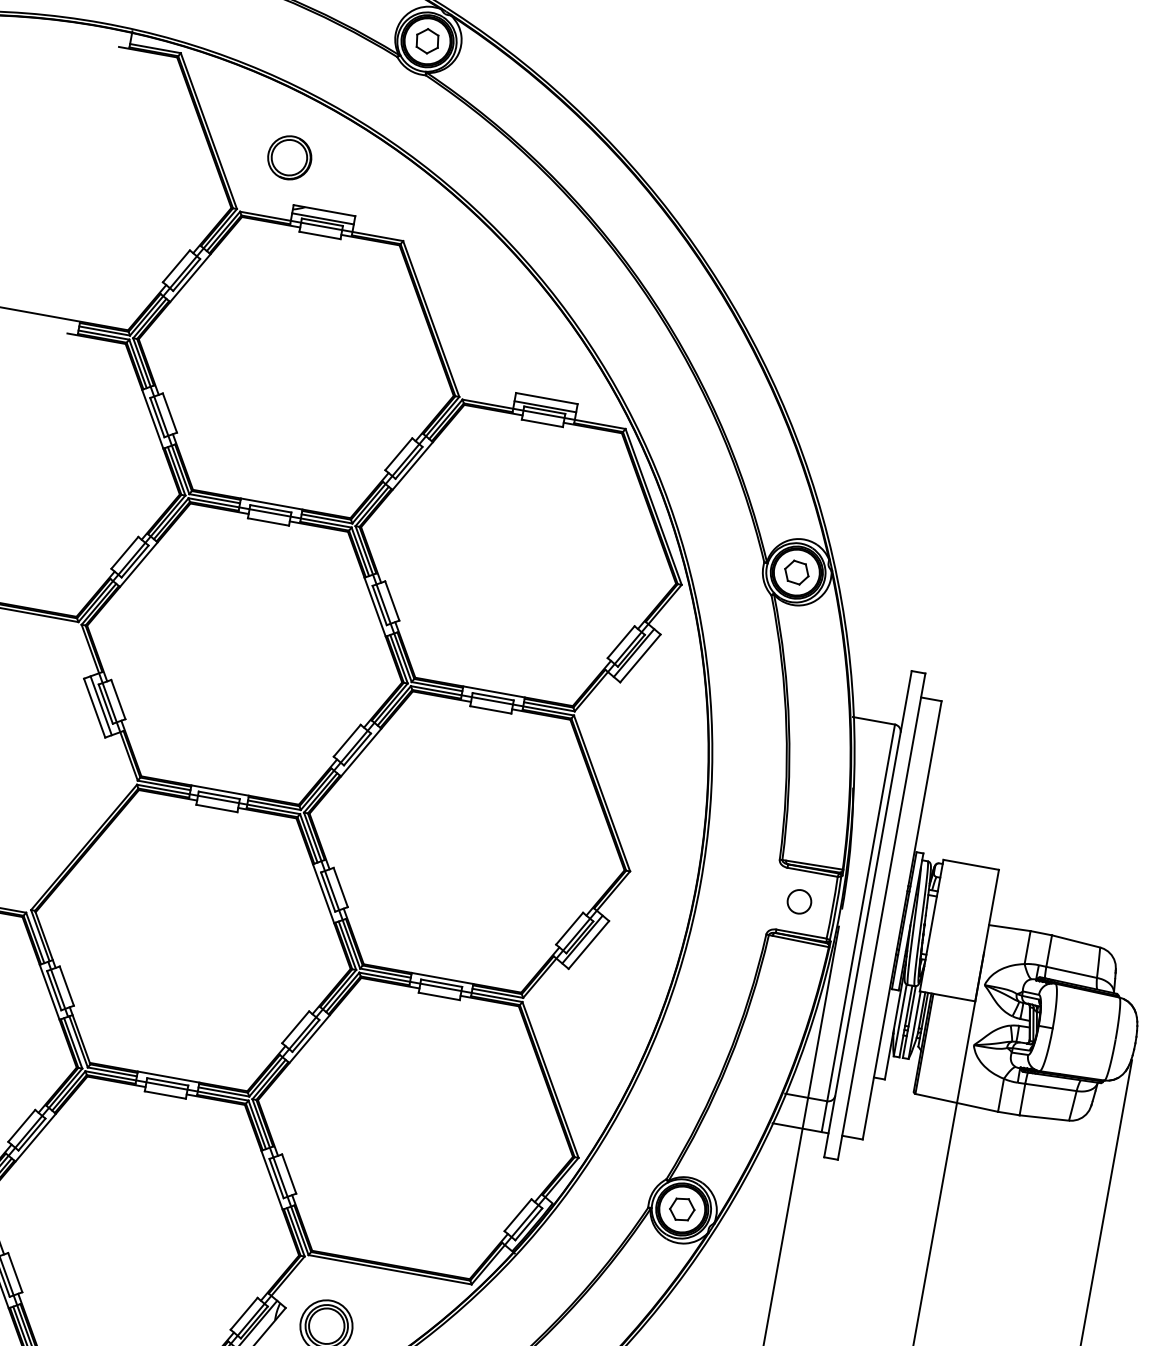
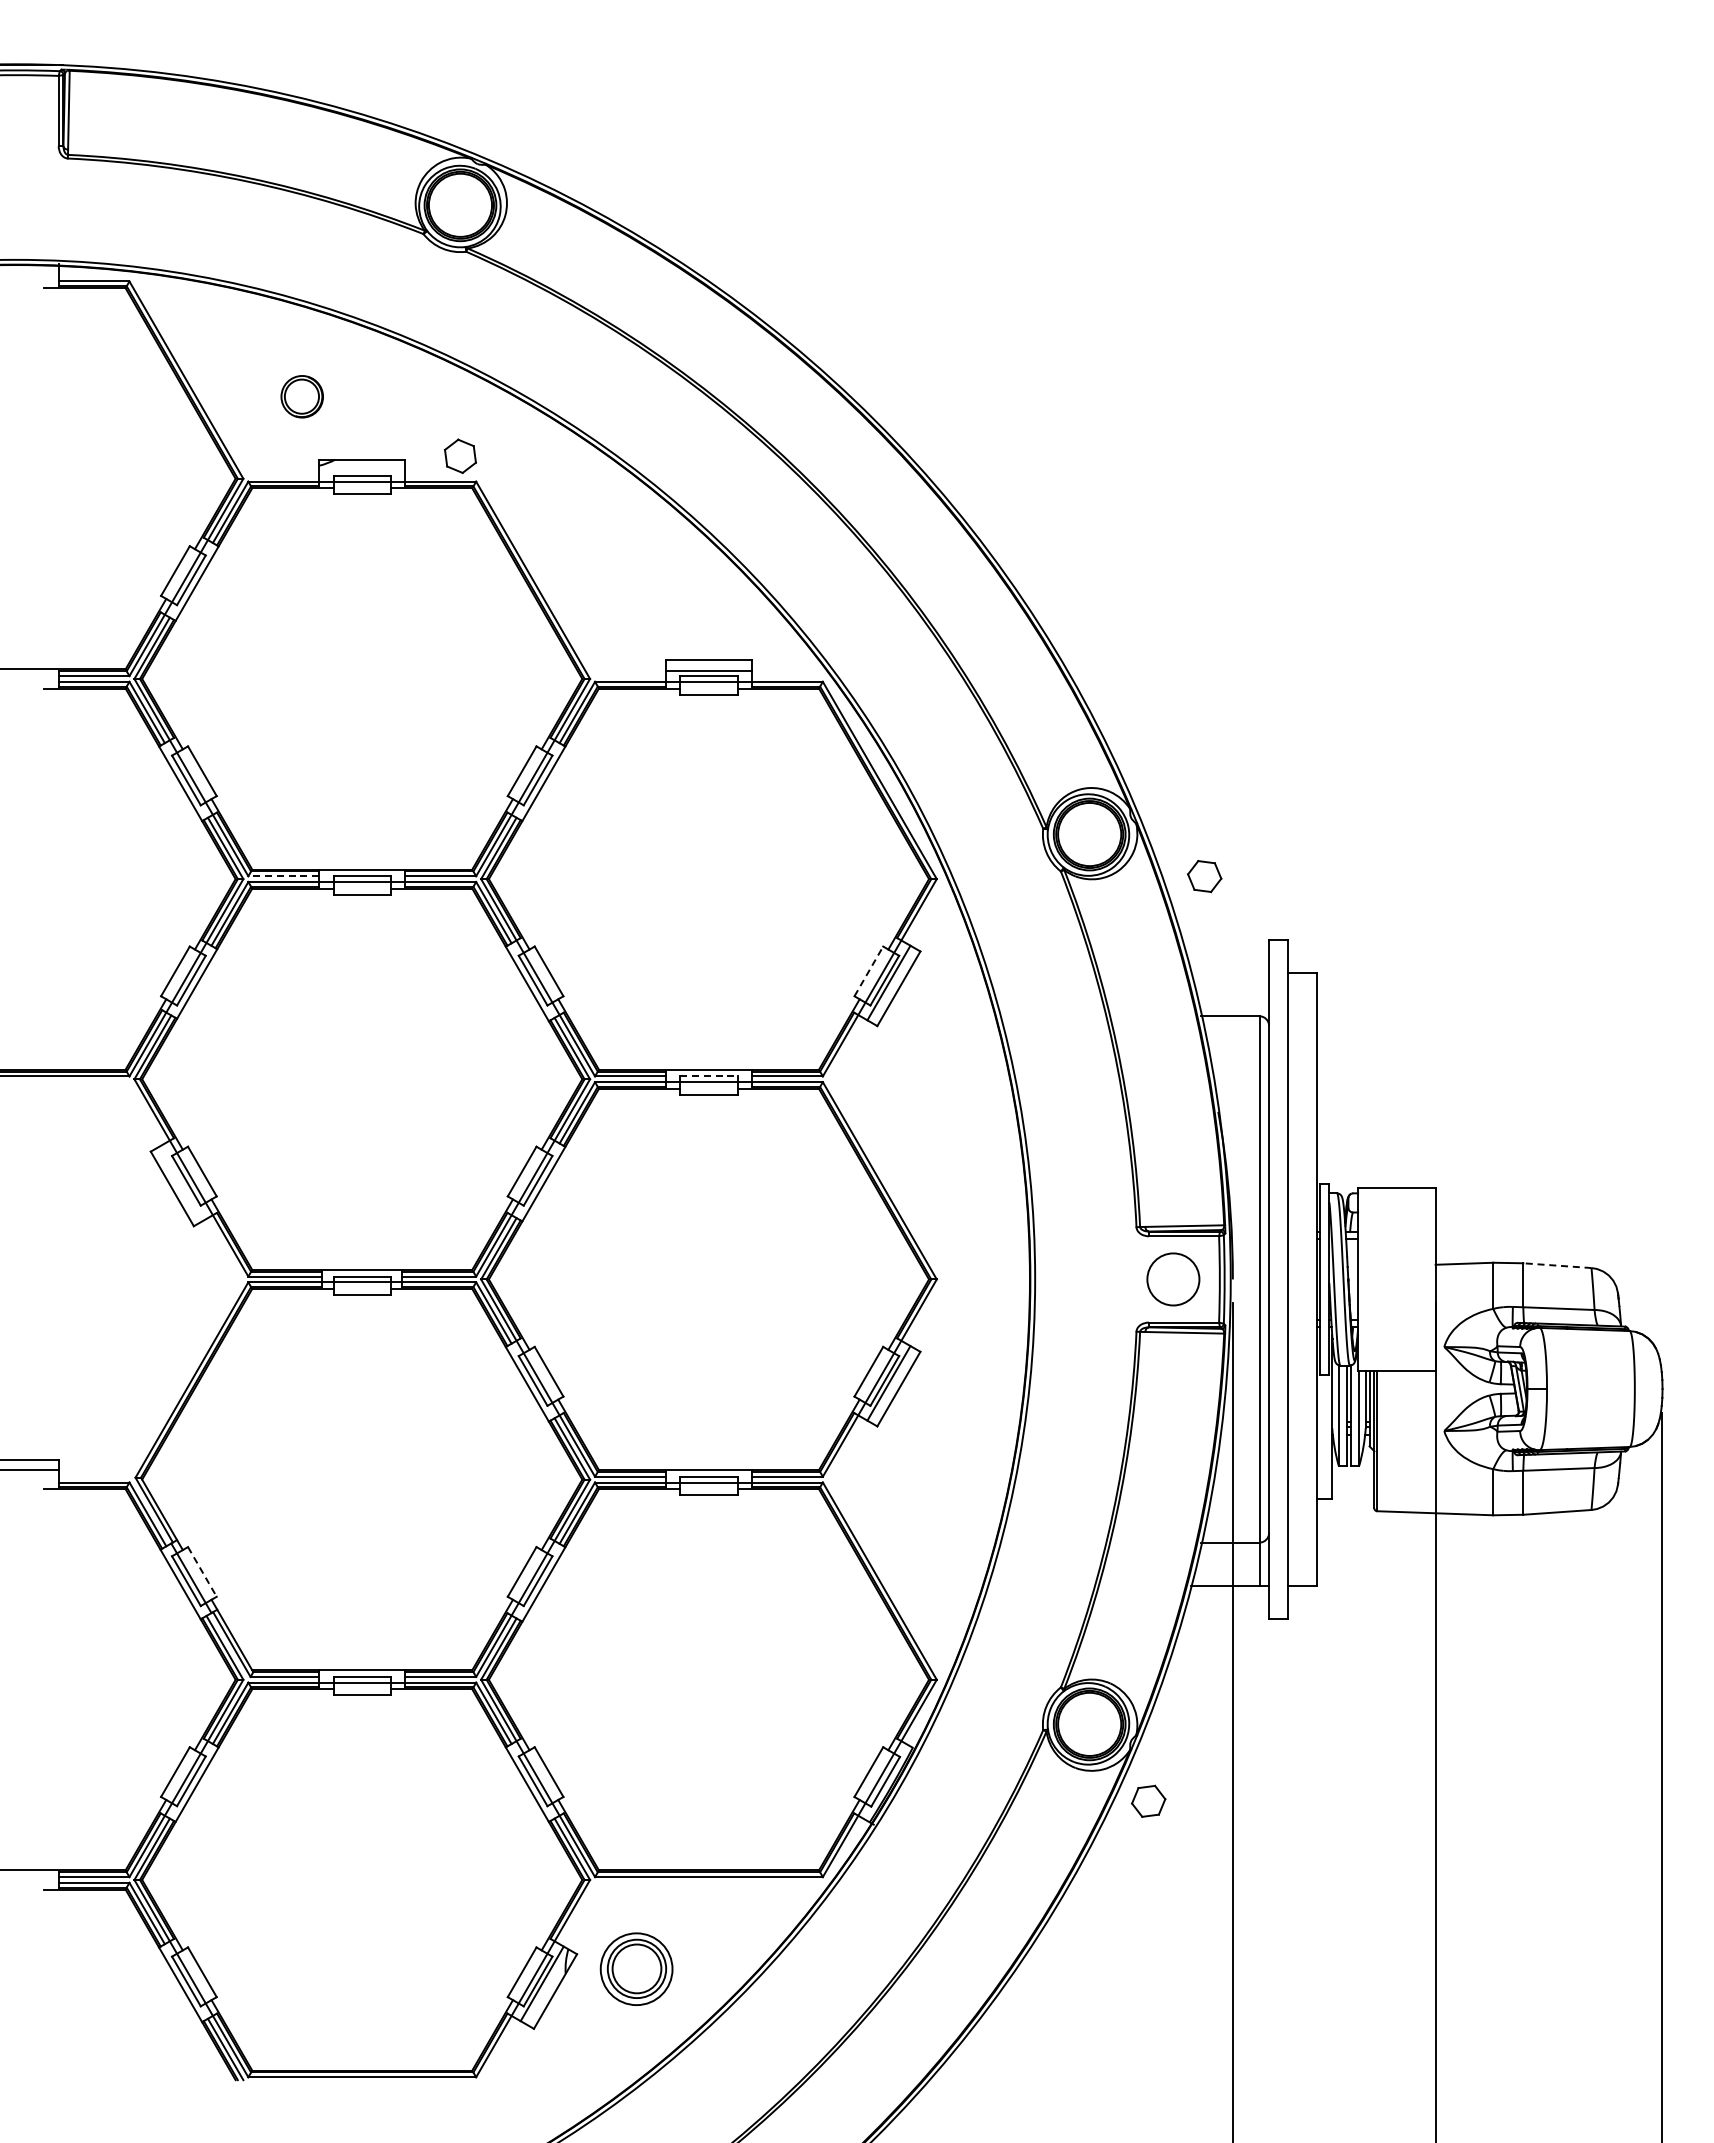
part: (427, 40) -> (460, 455), moved
part: (289, 157) -> (301, 396), size x0.7
line: (323, 219) -> (362, 471), removed
line: (214, 498) -> (283, 876), solid -> dashed
part: (796, 572) -> (1204, 876), moved
line: (620, 642) -> (868, 971), solid -> dashed
line: (492, 696) -> (708, 1076), solid -> dashed
line: (101, 705) -> (180, 1183), removed
circle: (799, 901) -> (1173, 1279), size x1.6
line: (1075, 941) -> (1556, 1265), solid -> dashed
line: (66, 985) -> (202, 1571), solid -> dashed
part: (682, 1208) -> (1148, 1800), moved

